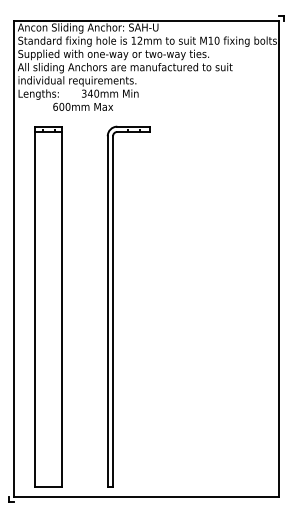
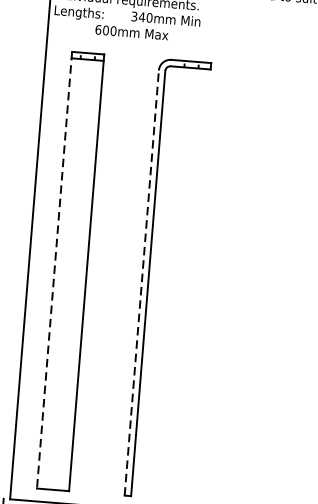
line: (35, 306) -> (54, 270), solid -> dashed
line: (107, 310) -> (141, 281), solid -> dashed

